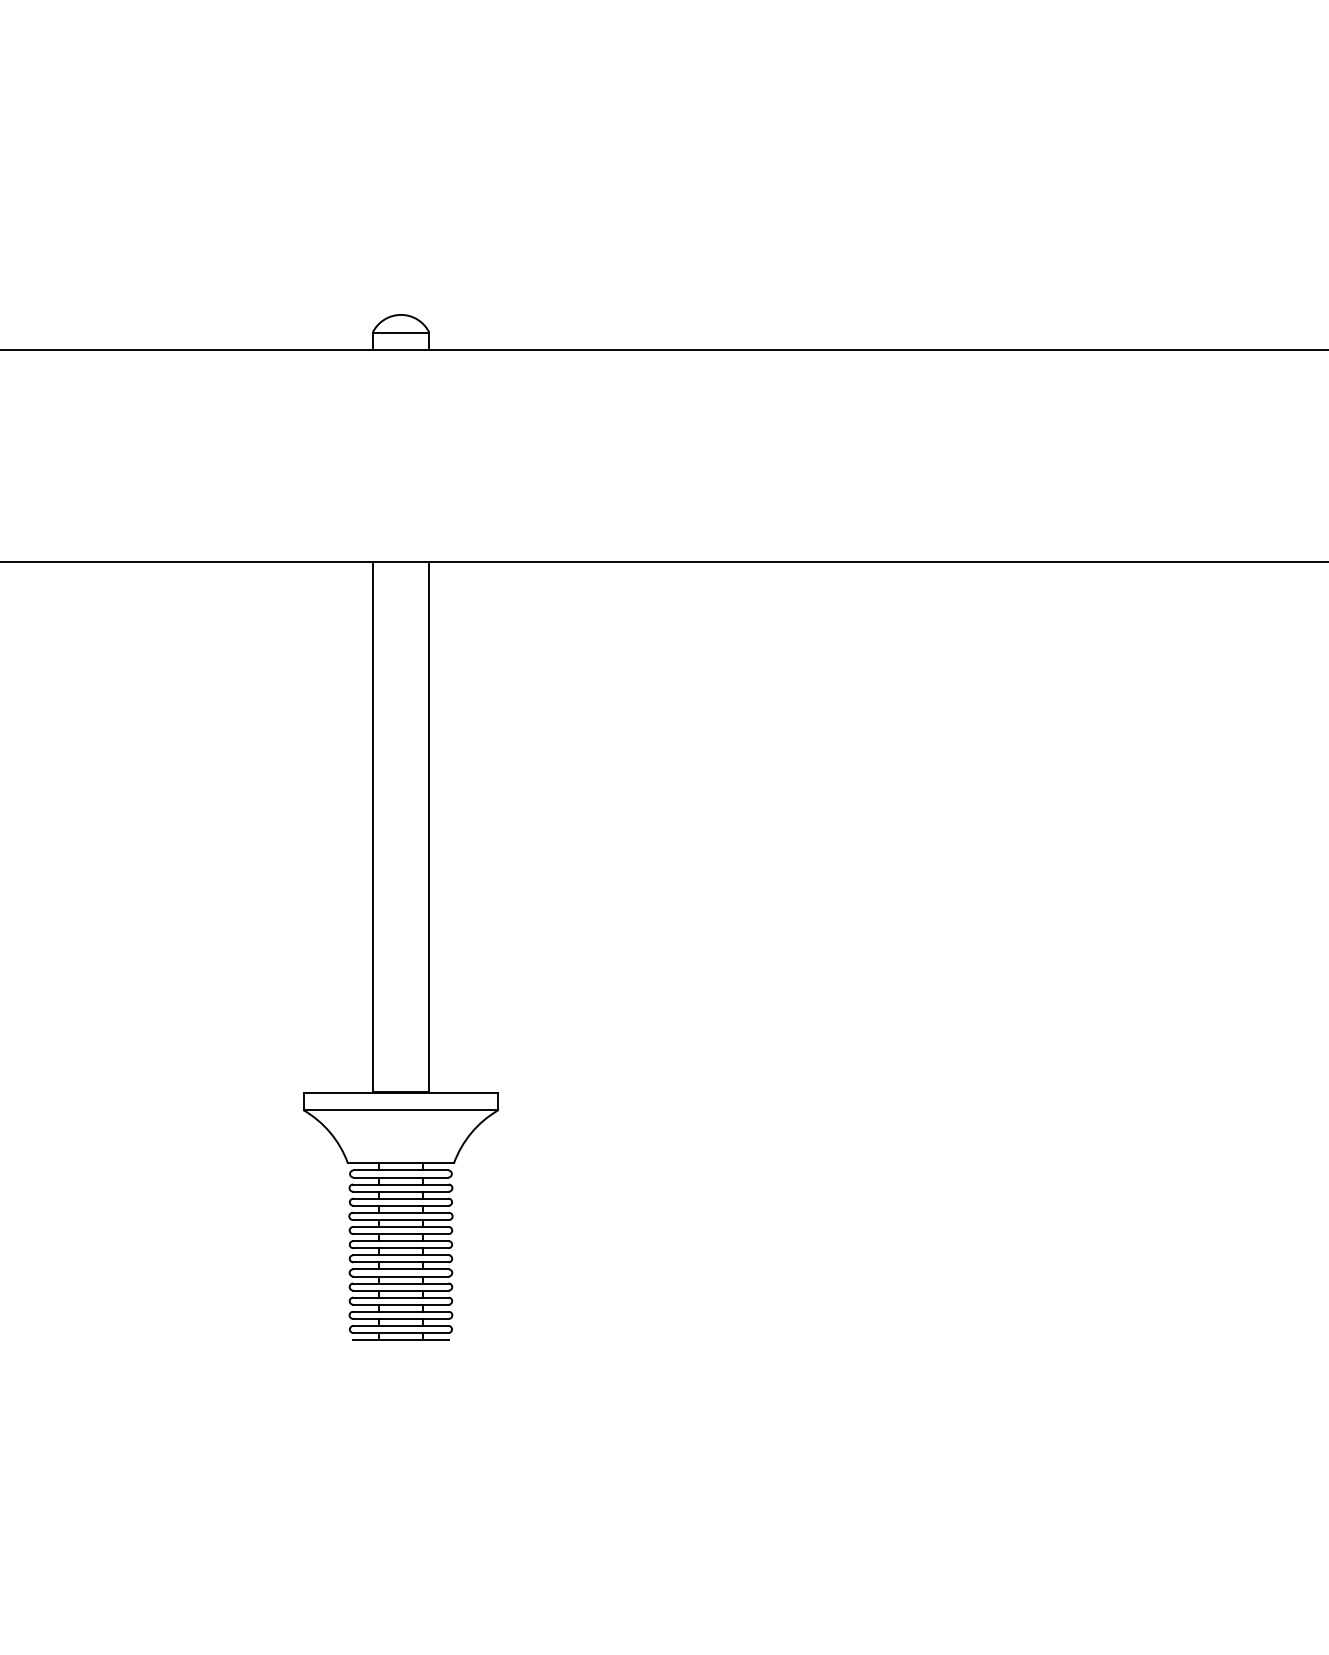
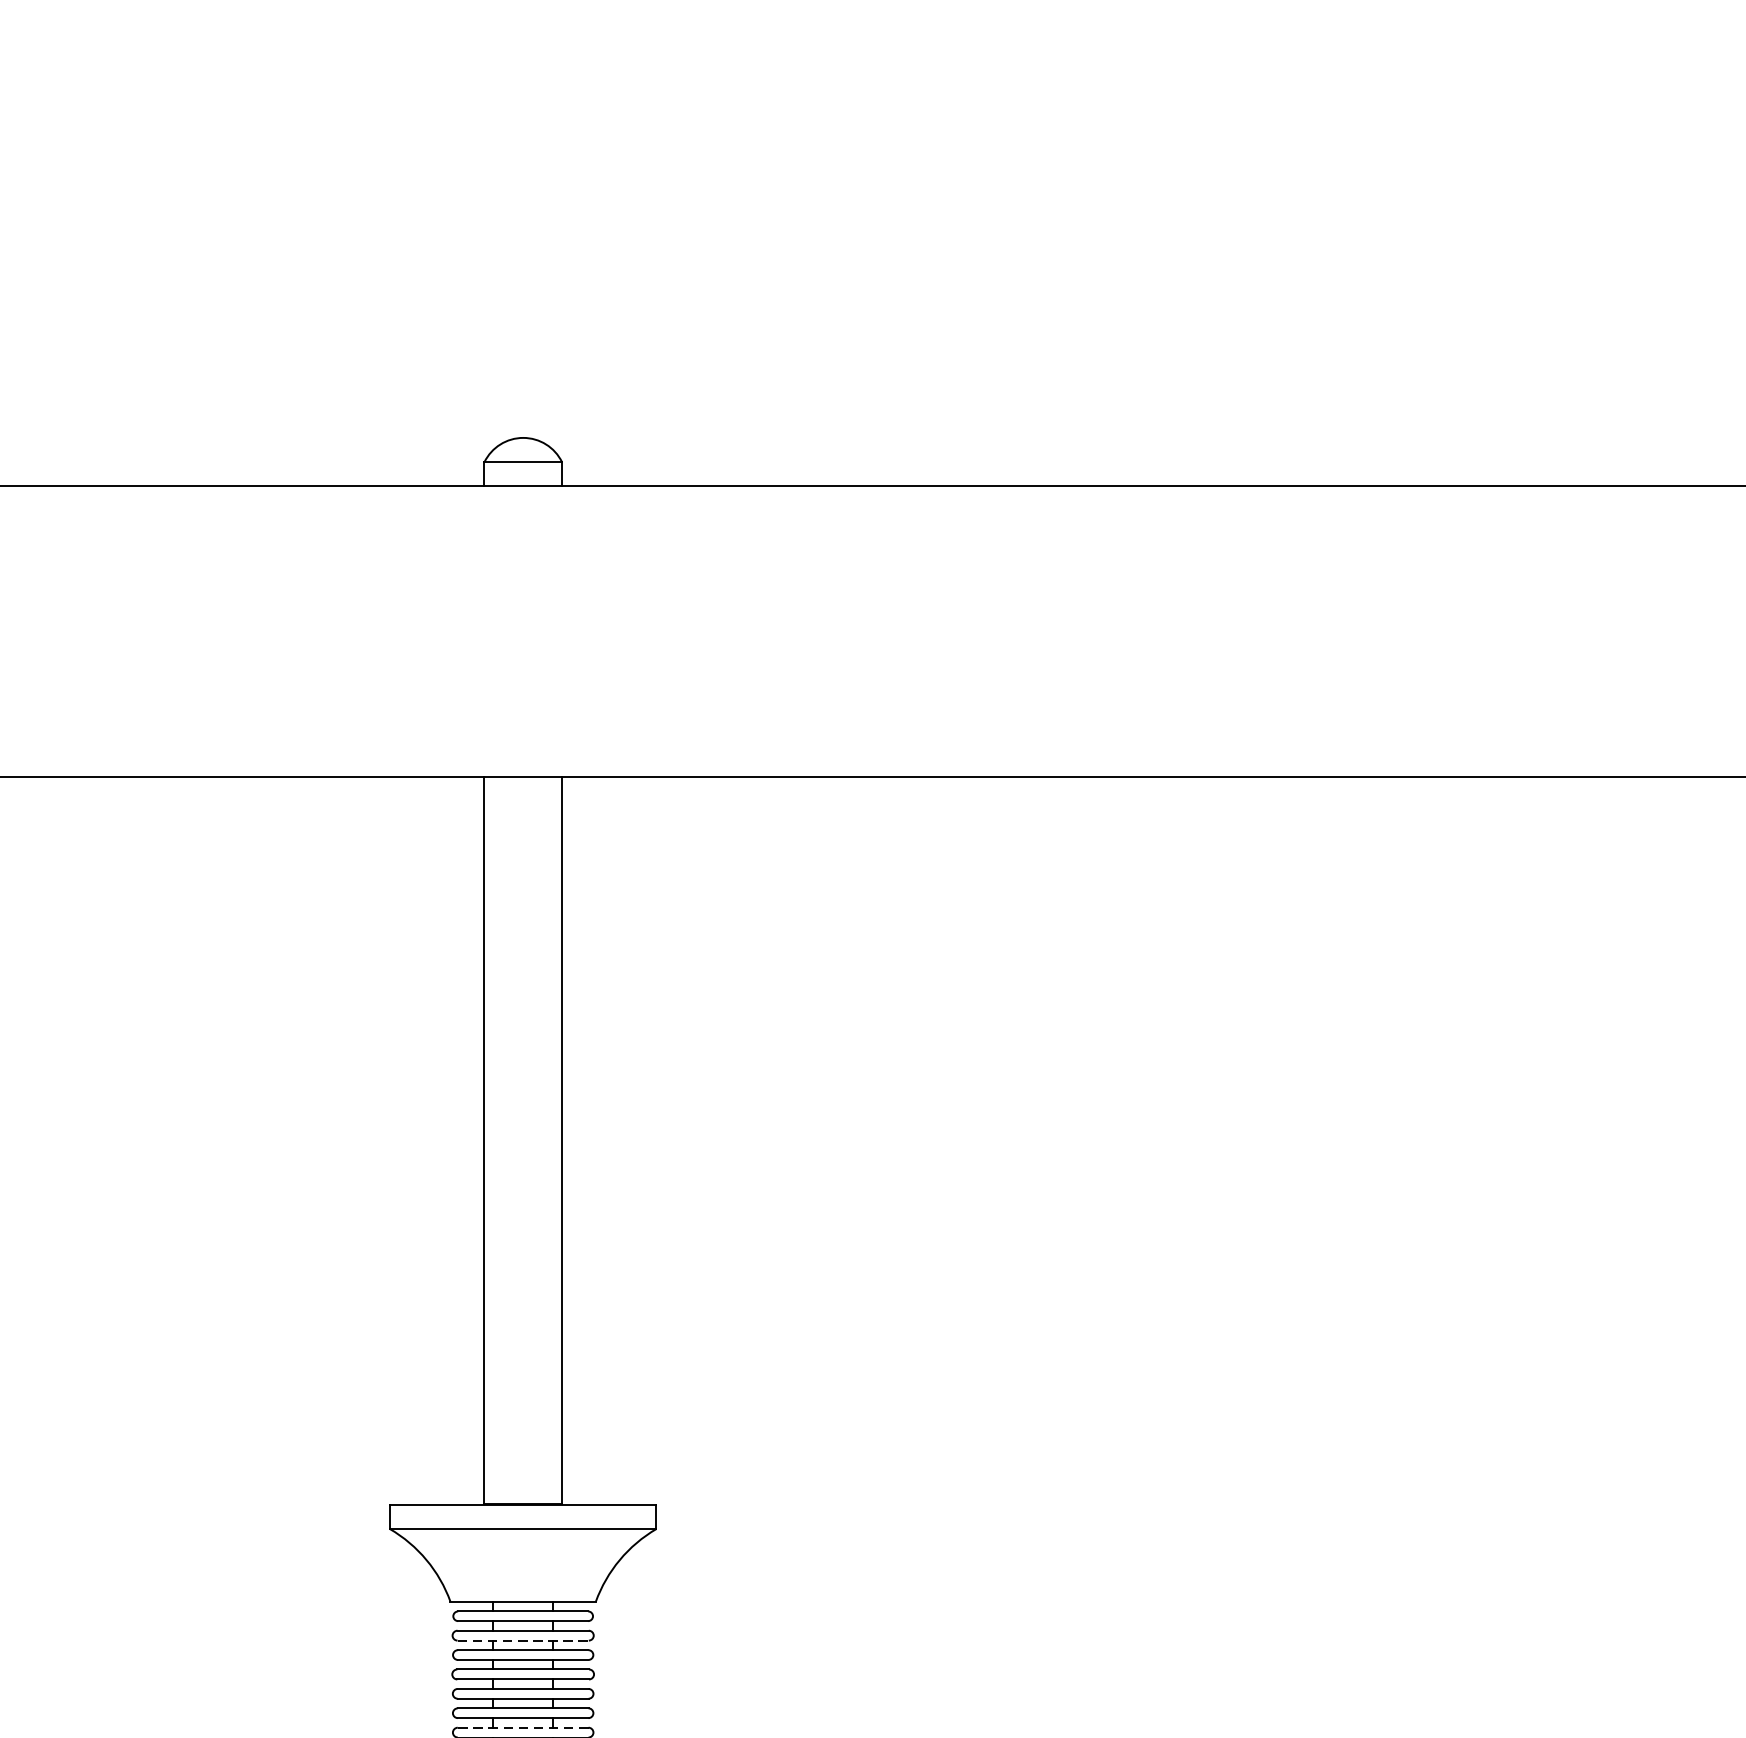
line: (400, 1191) -> (522, 1640), solid -> dashed
line: (400, 1255) -> (522, 1728), solid -> dashed

